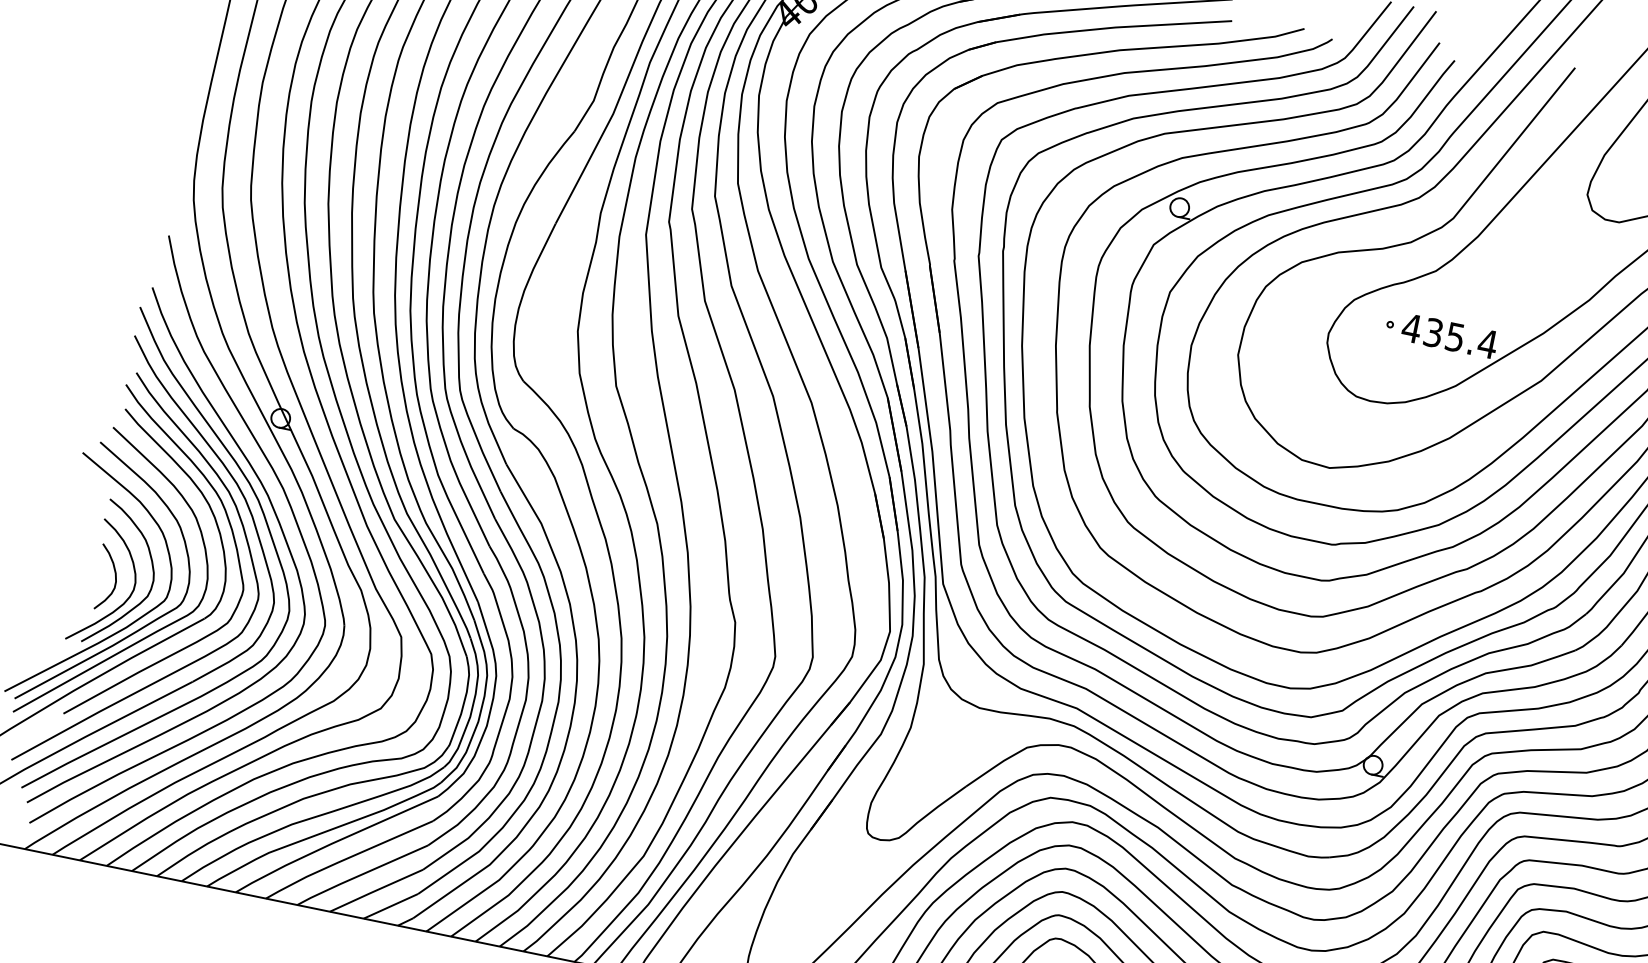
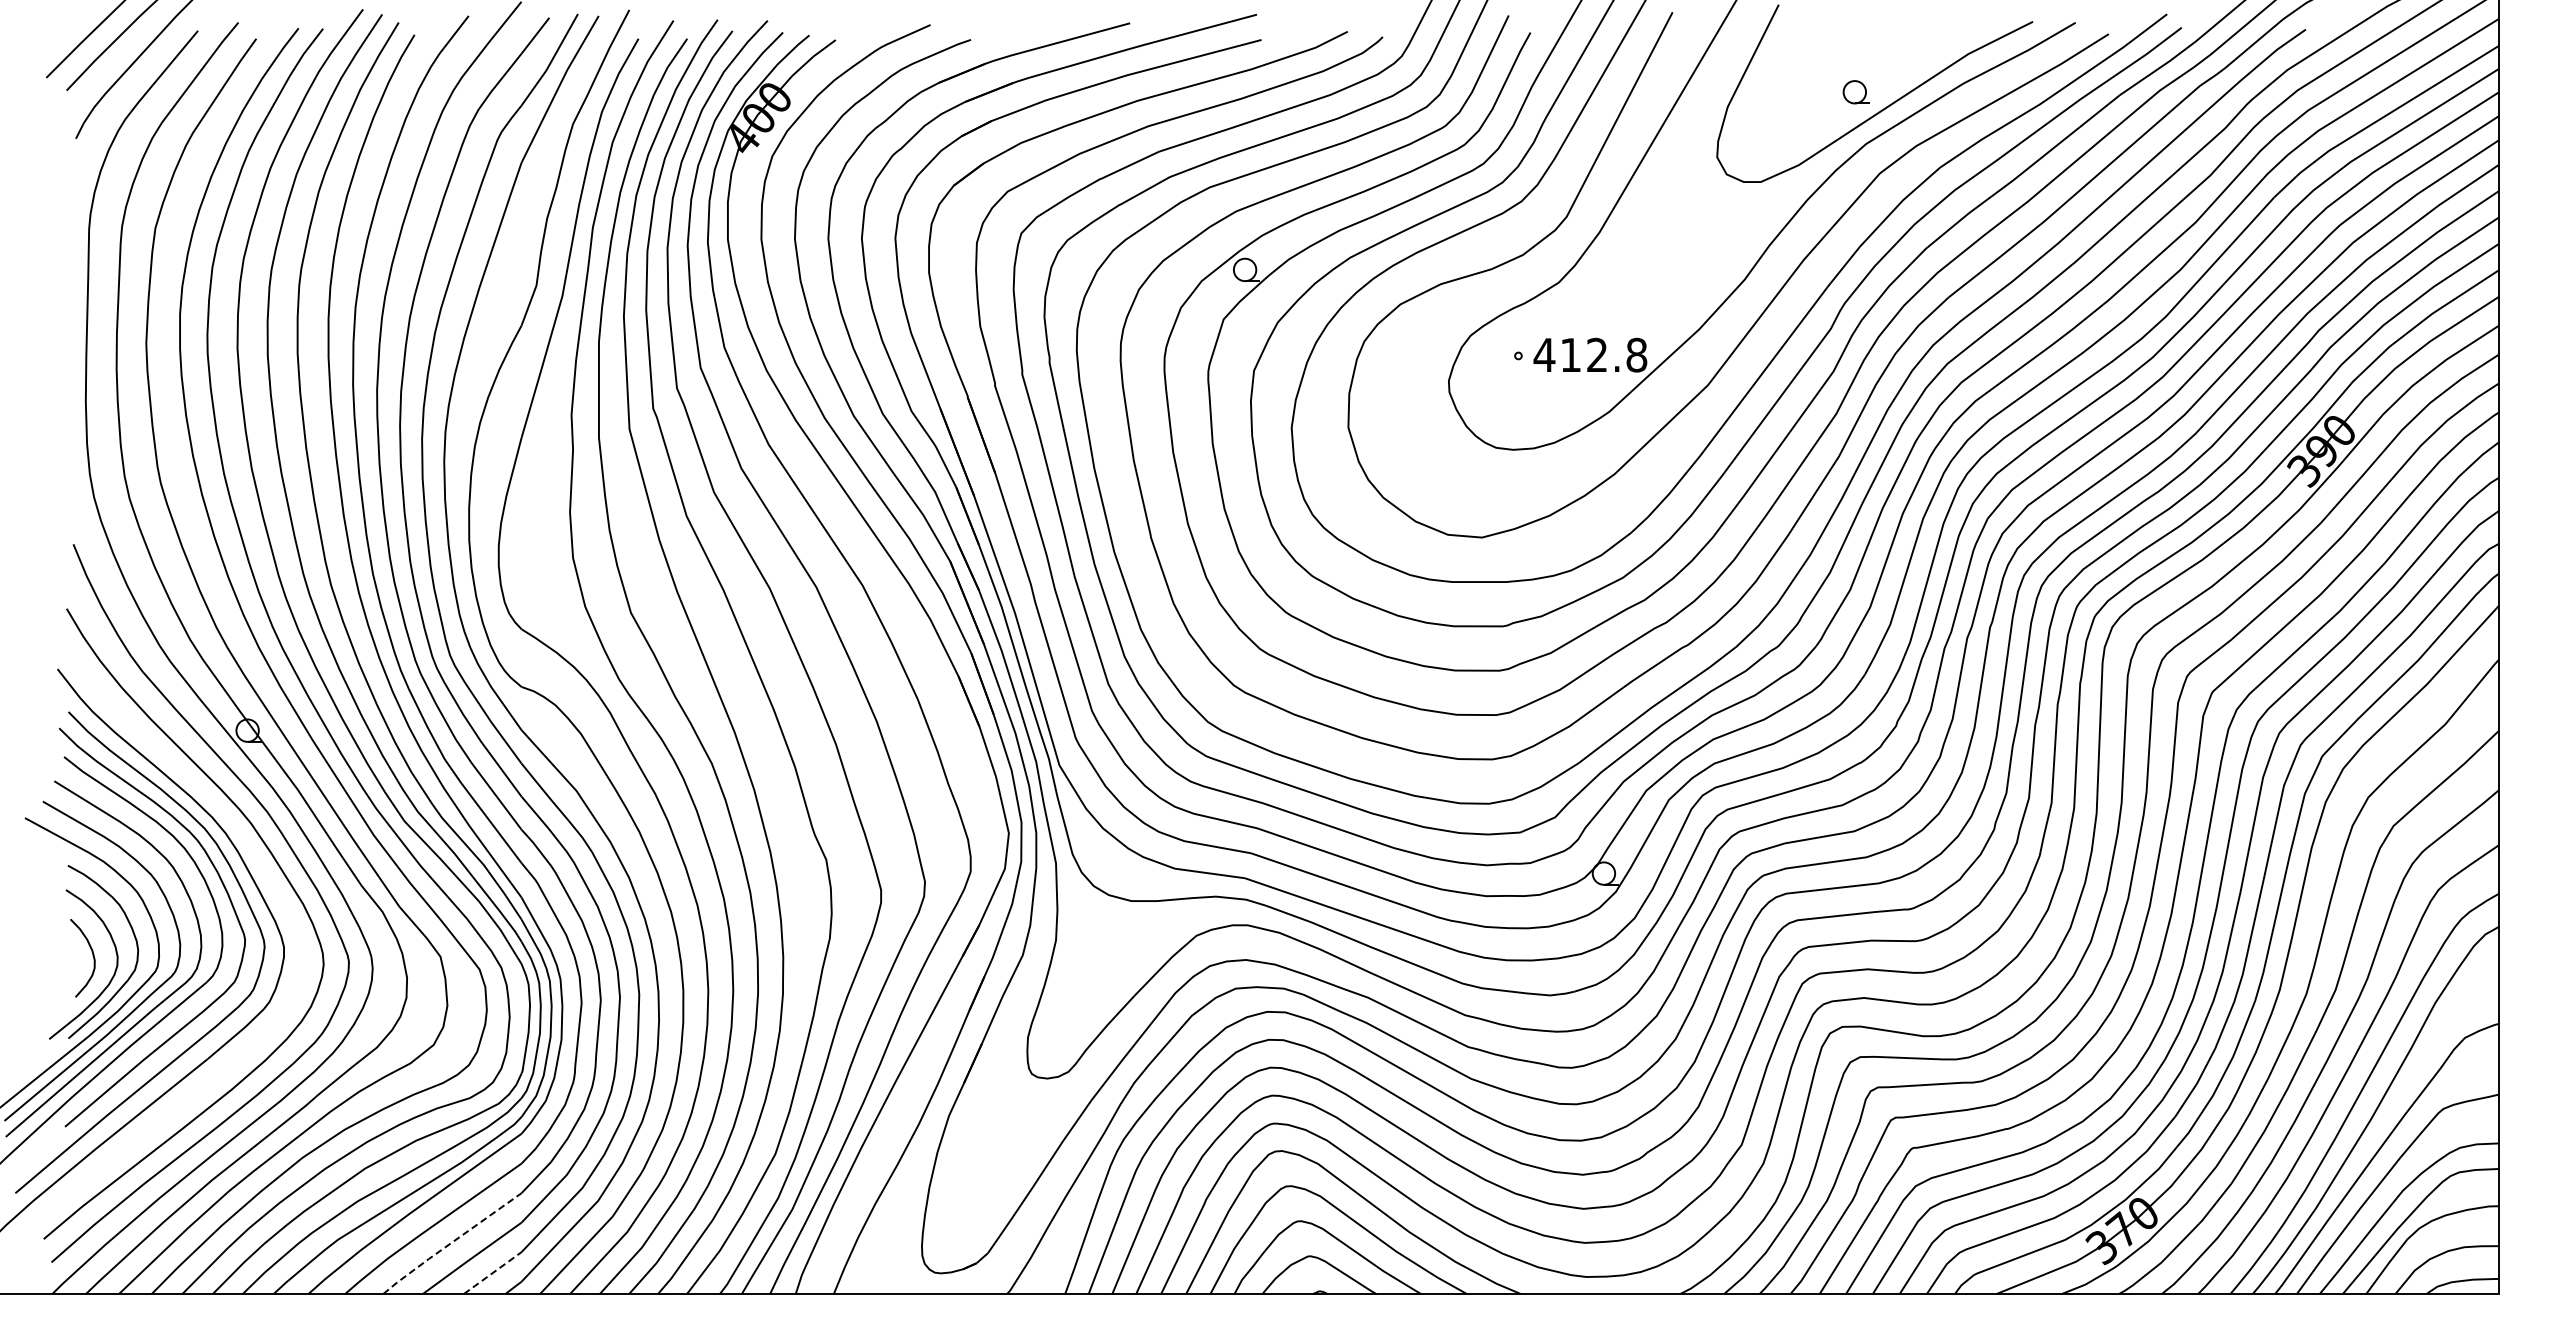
text: (1461, 338) -> (1604, 354), 435.4 -> 412.8
curve: (270, 536) -> (263, 870), removed
line: (361, 874) -> (450, 1243), solid -> dashed
line: (390, 906) -> (492, 1273), solid -> dashed

